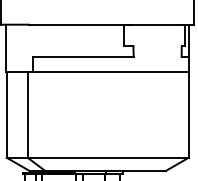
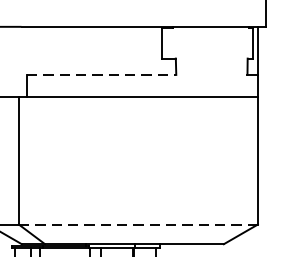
line: (83, 57) -> (101, 75), solid -> dashed
line: (108, 157) -> (138, 224), solid -> dashed

